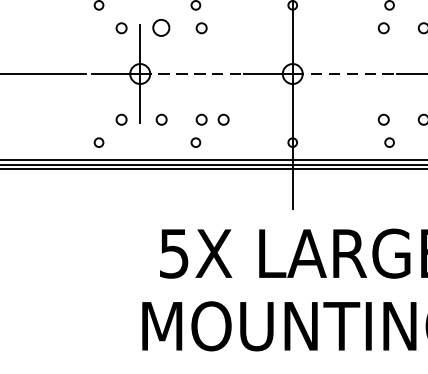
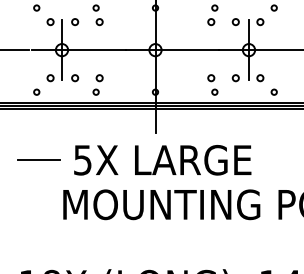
circle: (162, 28) -> (75, 22), size x0.62
line: (191, 74) -> (93, 50), dashed -> solid
line: (344, 74) -> (187, 50), dashed -> solid
circle: (224, 120) -> (113, 78), removed
line: (101, 254) -> (38, 160), added

